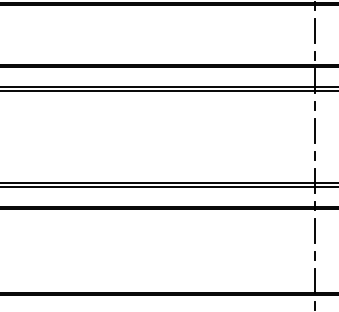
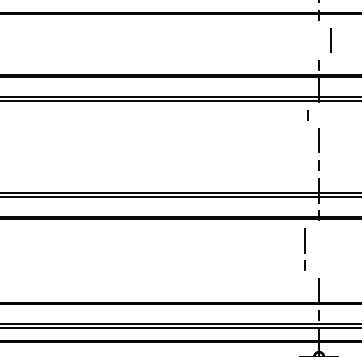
line: (314, 30) -> (330, 40), moved
line: (314, 105) -> (307, 115), moved
line: (314, 239) -> (304, 249), moved

